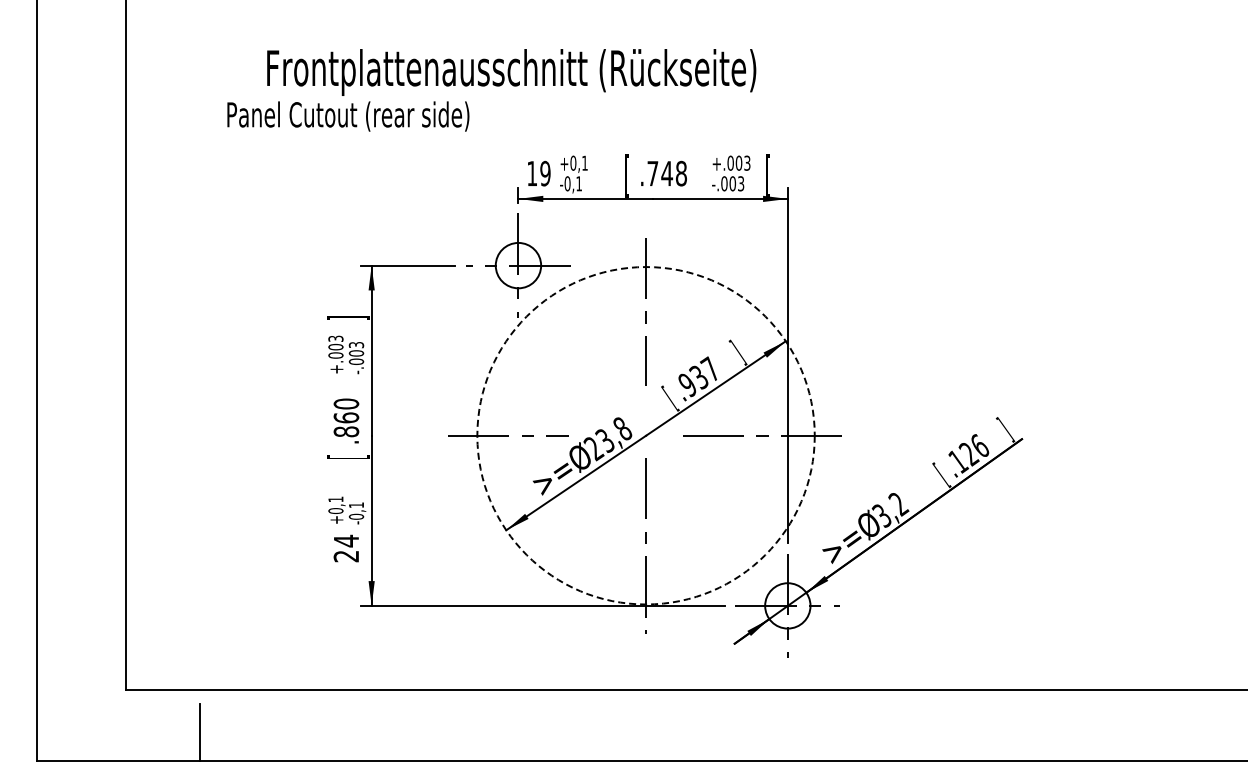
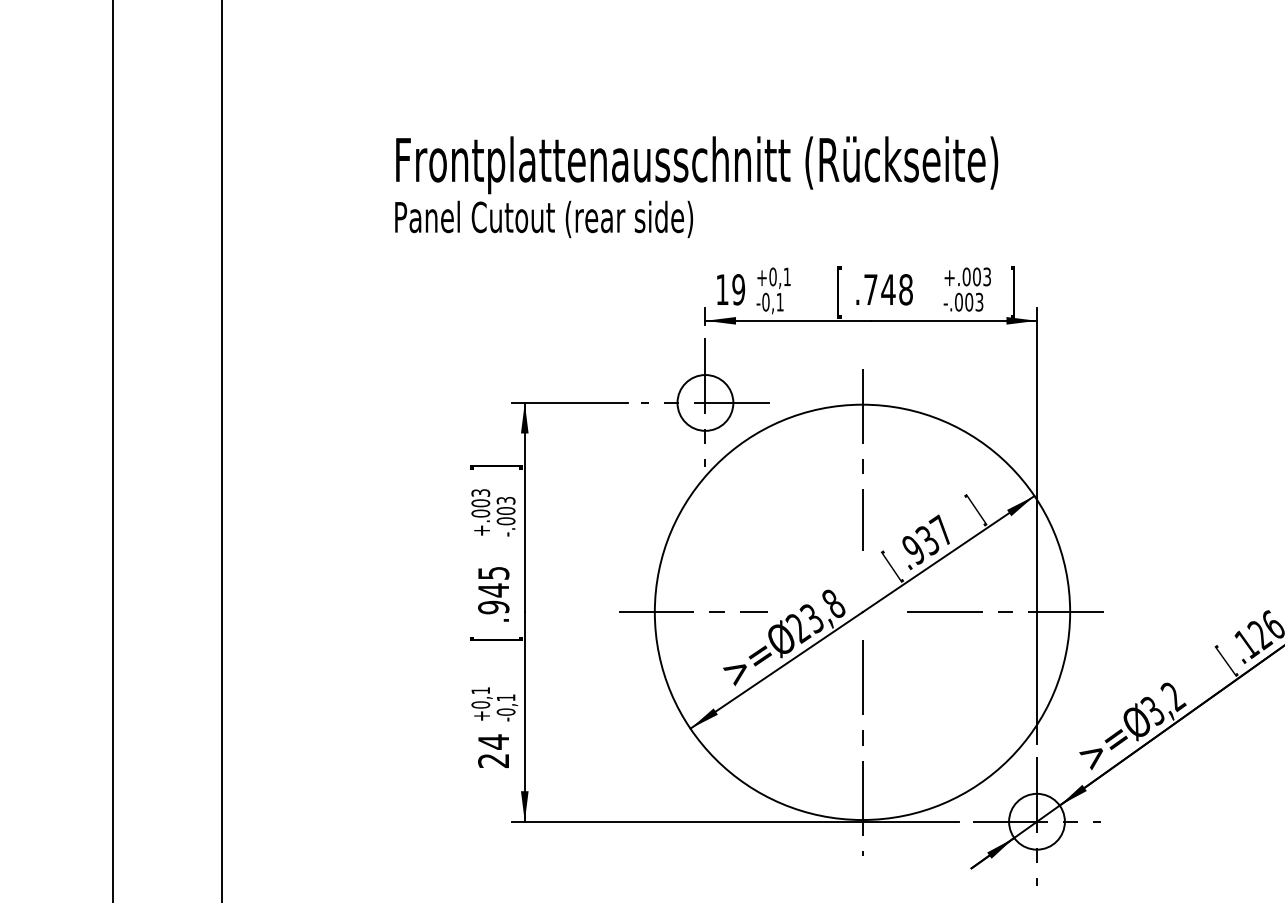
text: (348, 116) -> (544, 219), moved
text: (767, 175) -> (1011, 292), [ -> ]
text: (346, 417) -> (493, 589), .860 -> .945
circle: (645, 435) -> (861, 612), dashed -> solid

